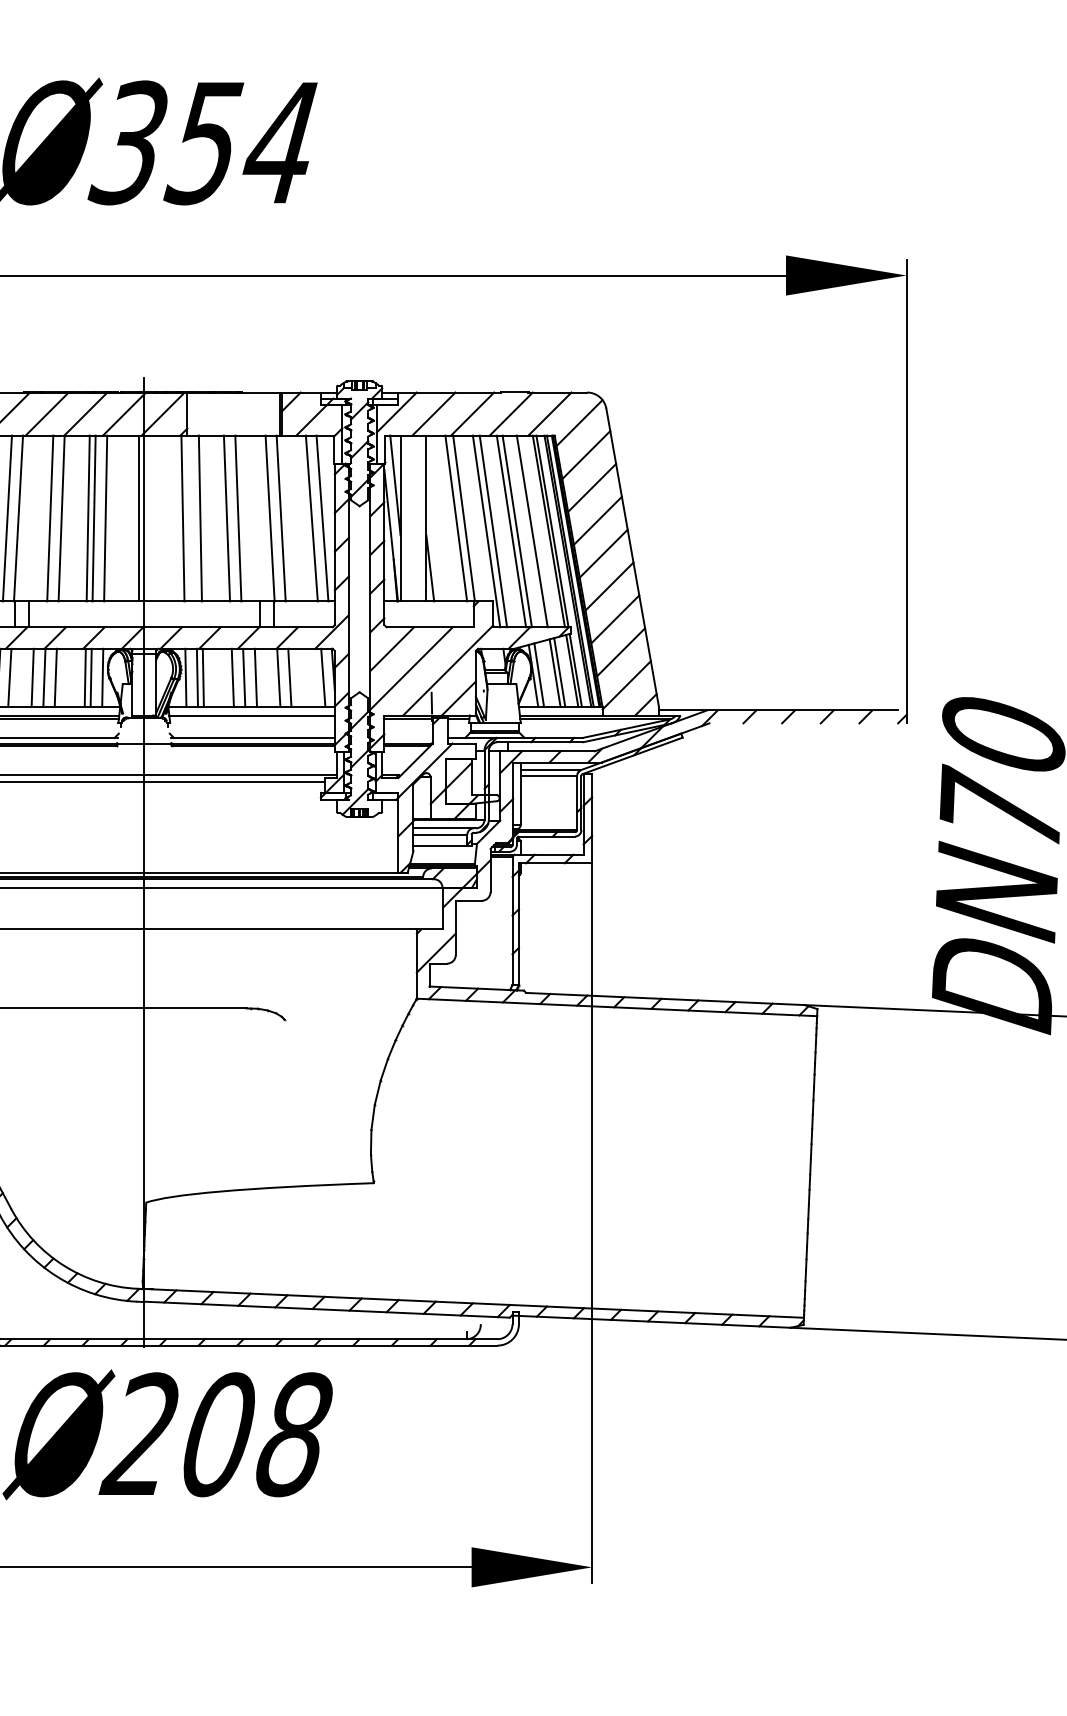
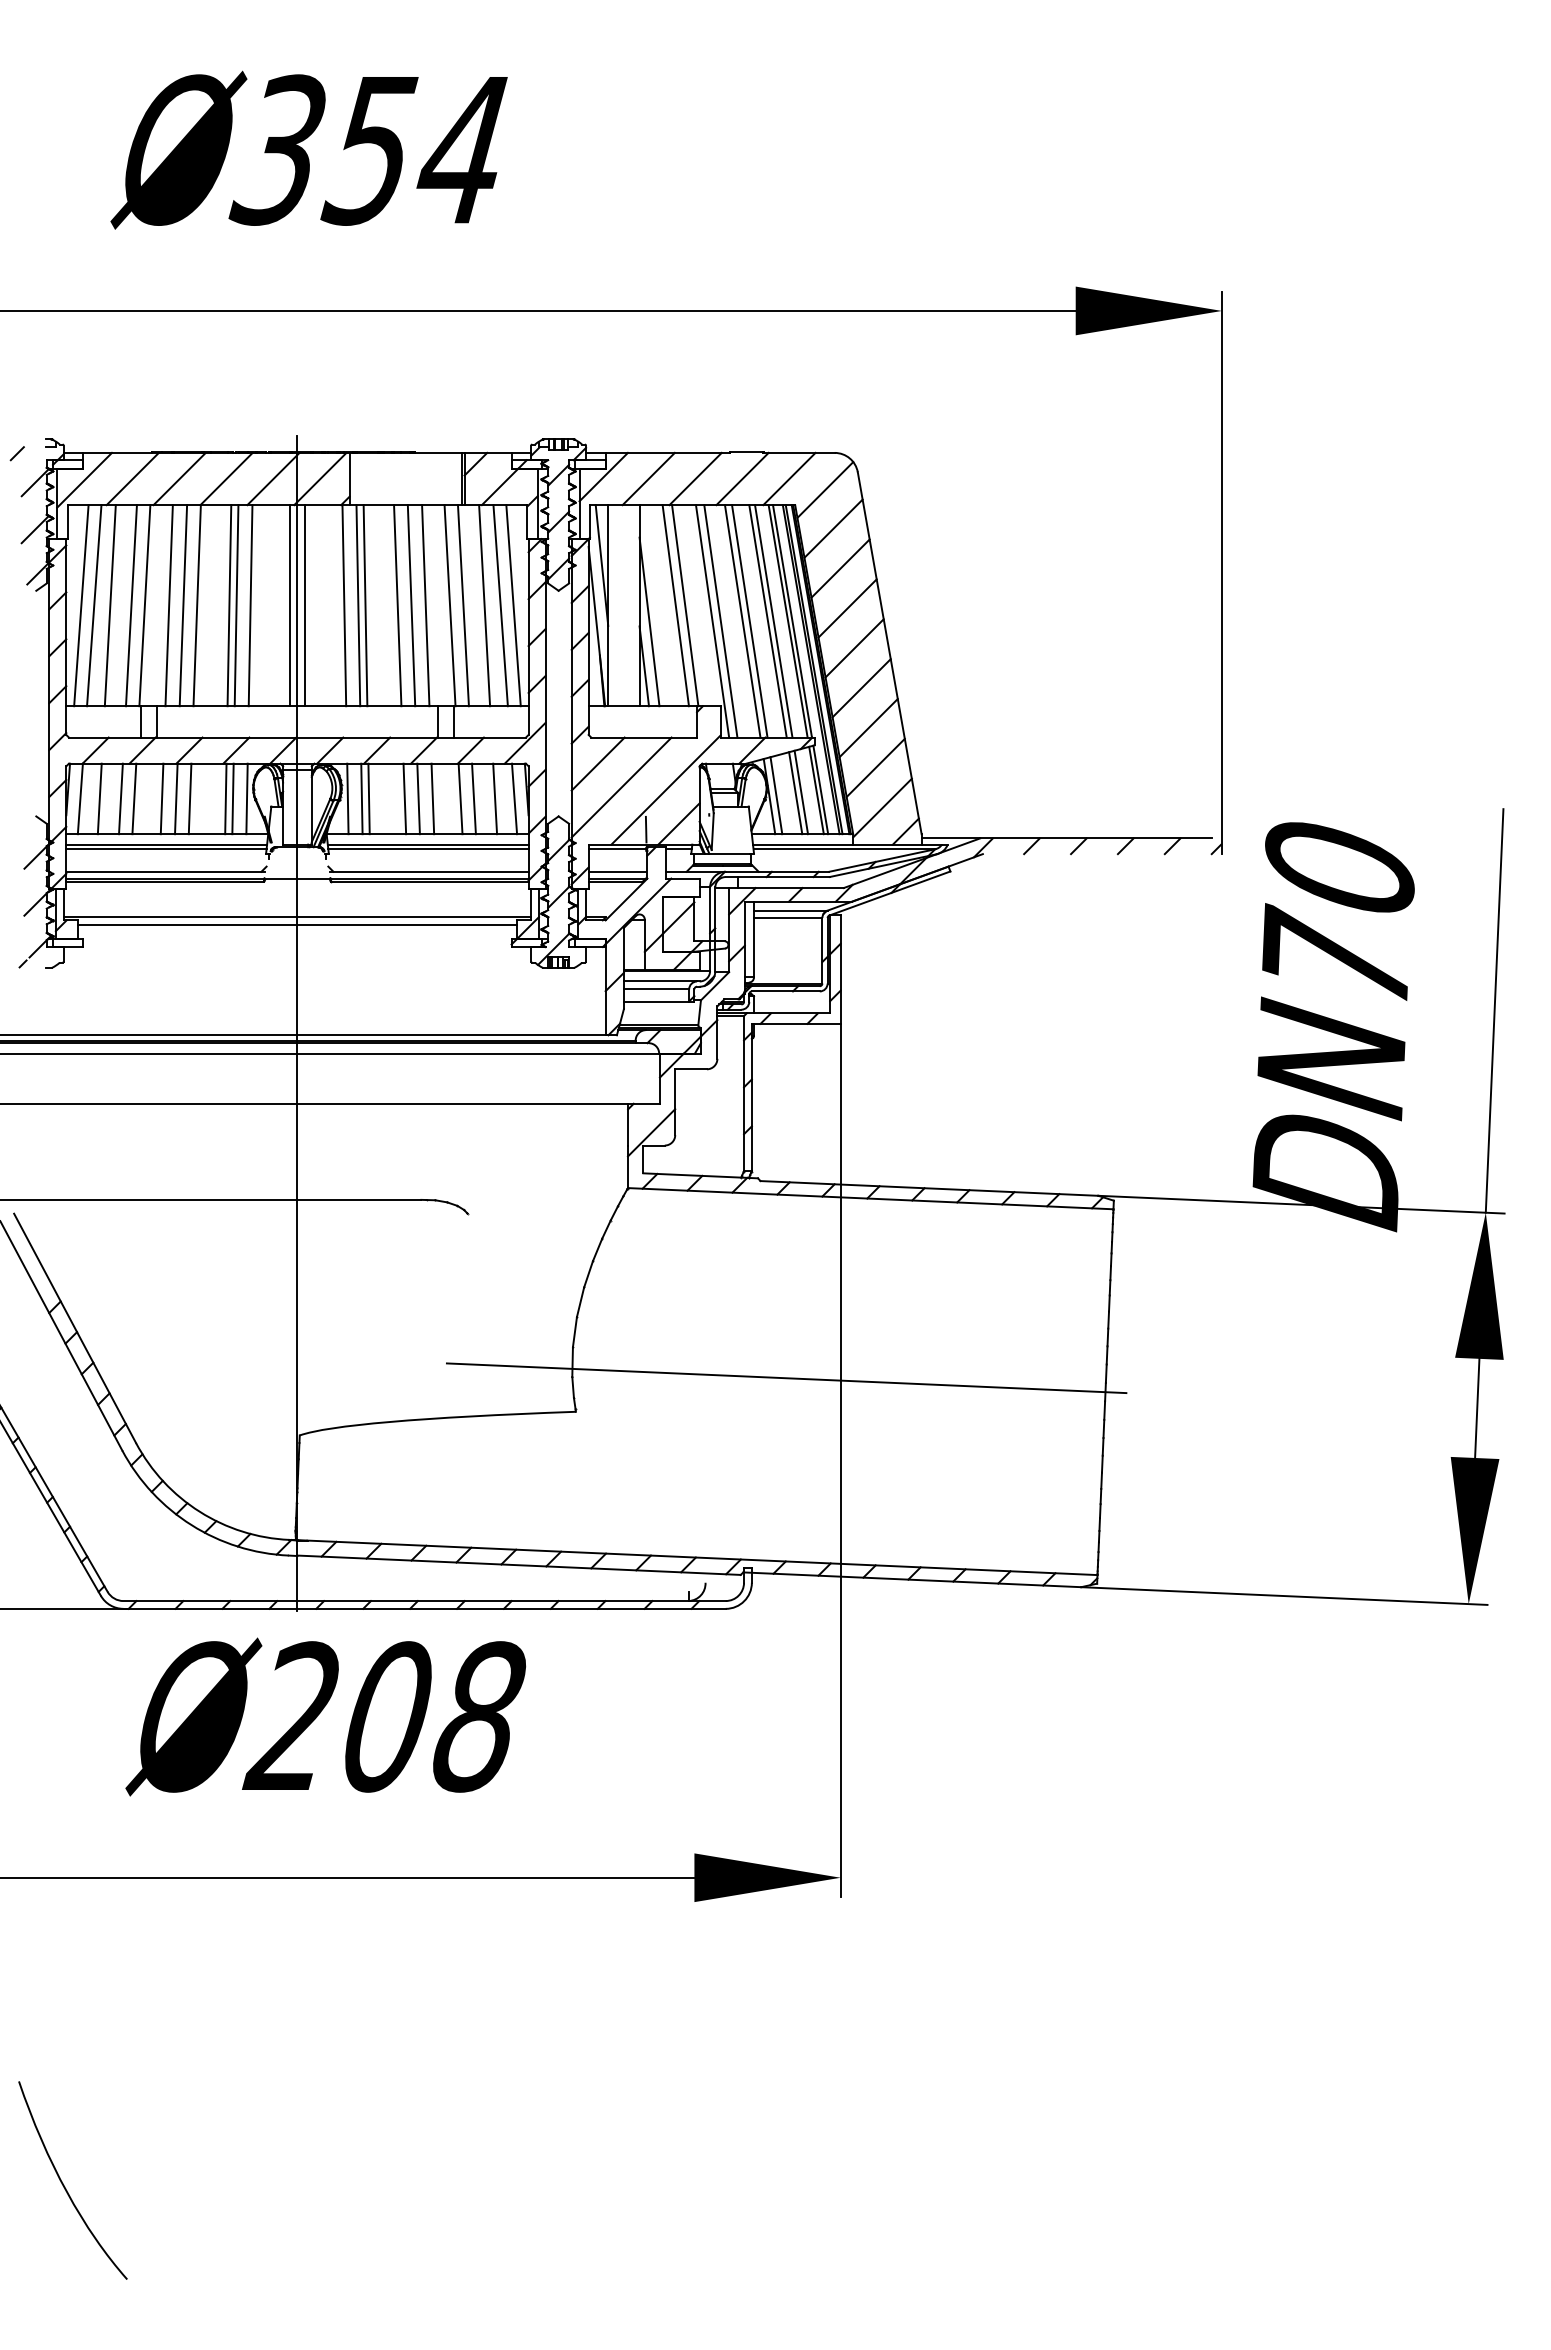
line: (37, 518) -> (168, 605), added
line: (150, 518) -> (304, 605), added
line: (194, 518) -> (358, 605), added
line: (249, 518) -> (425, 605), added
line: (298, 518) -> (484, 605), added
line: (434, 531) -> (649, 621), added
line: (536, 531) -> (773, 621), added
line: (307, 677) -> (495, 798), added
line: (252, 719) -> (428, 849), added
line: (408, 737) -> (617, 871), added
line: (547, 1155) -> (786, 1378), added

